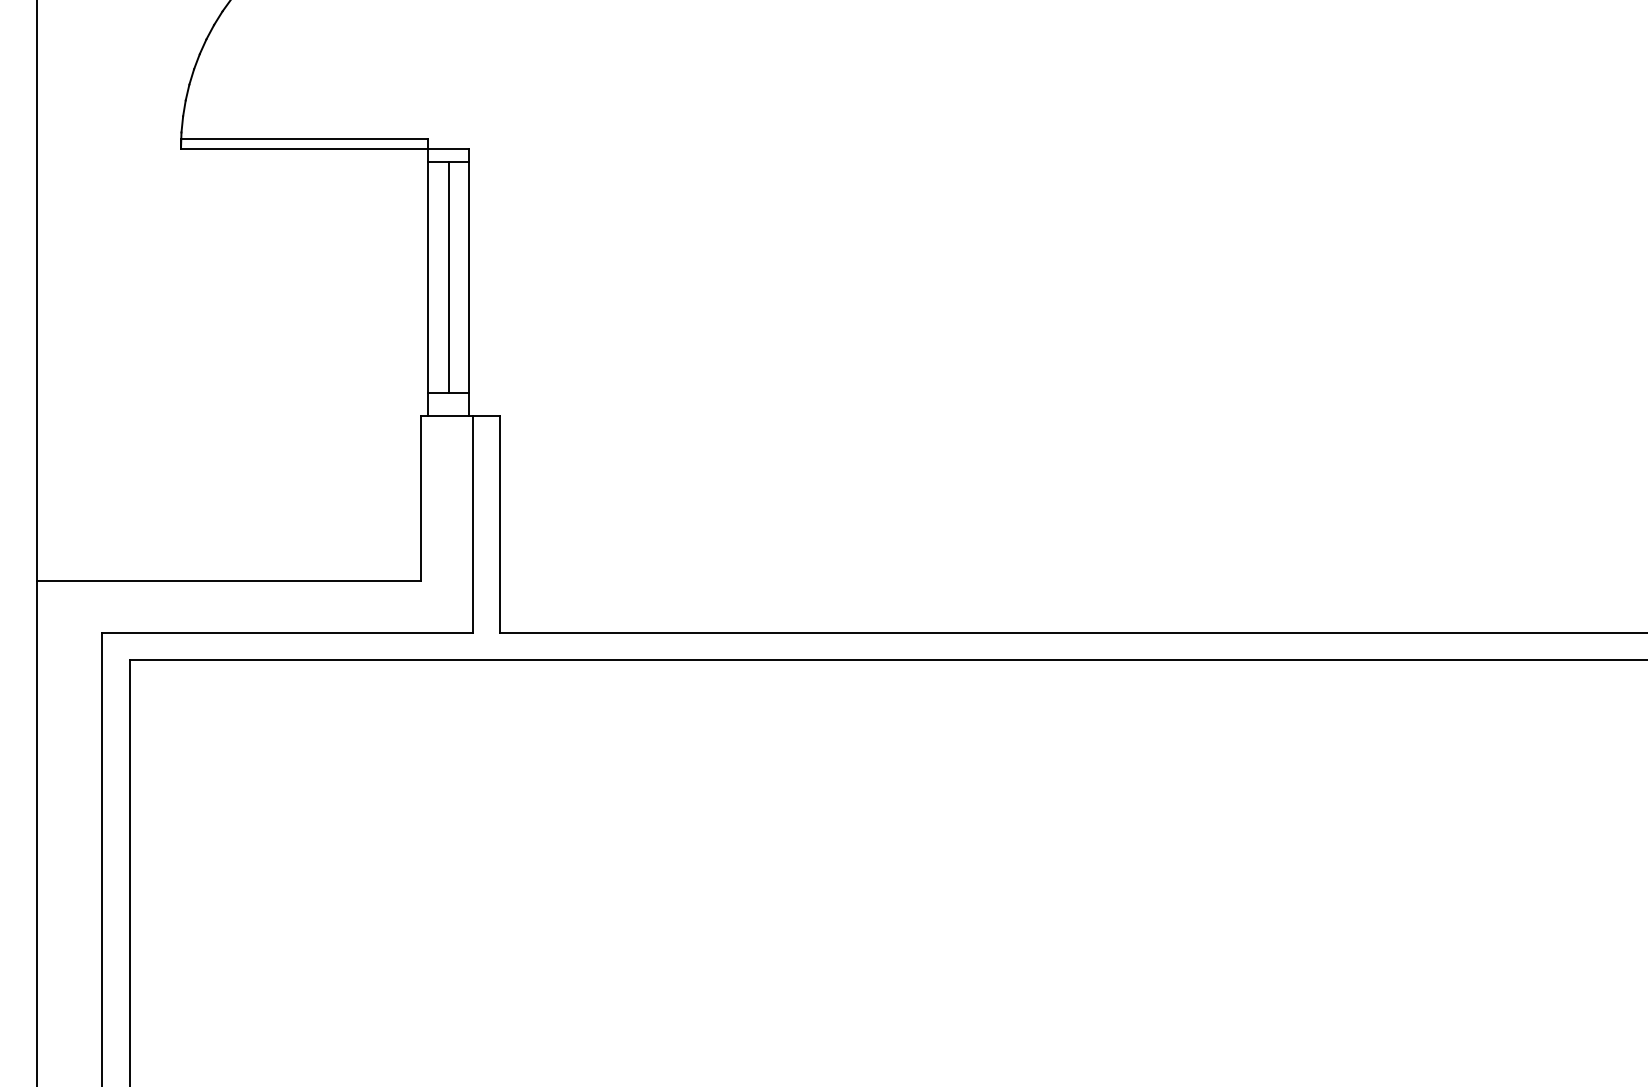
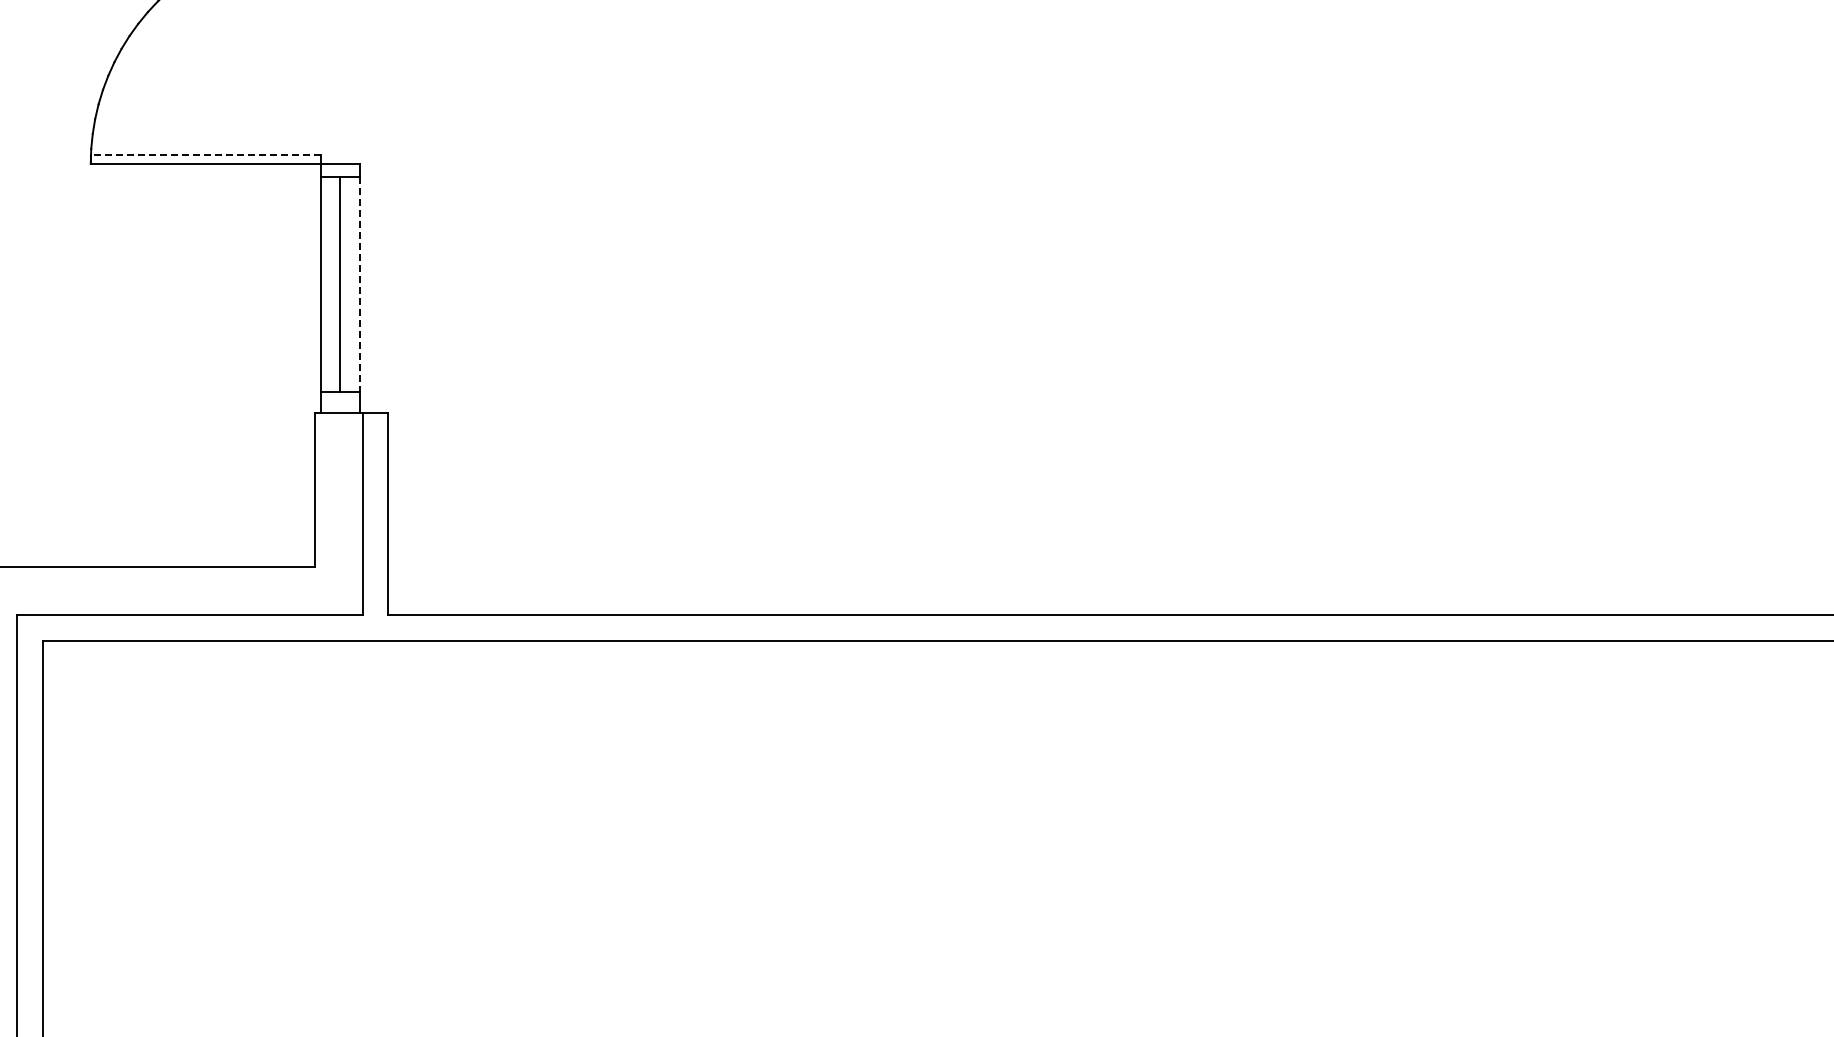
line: (304, 138) -> (205, 154), solid -> dashed
line: (469, 278) -> (359, 284), solid -> dashed

